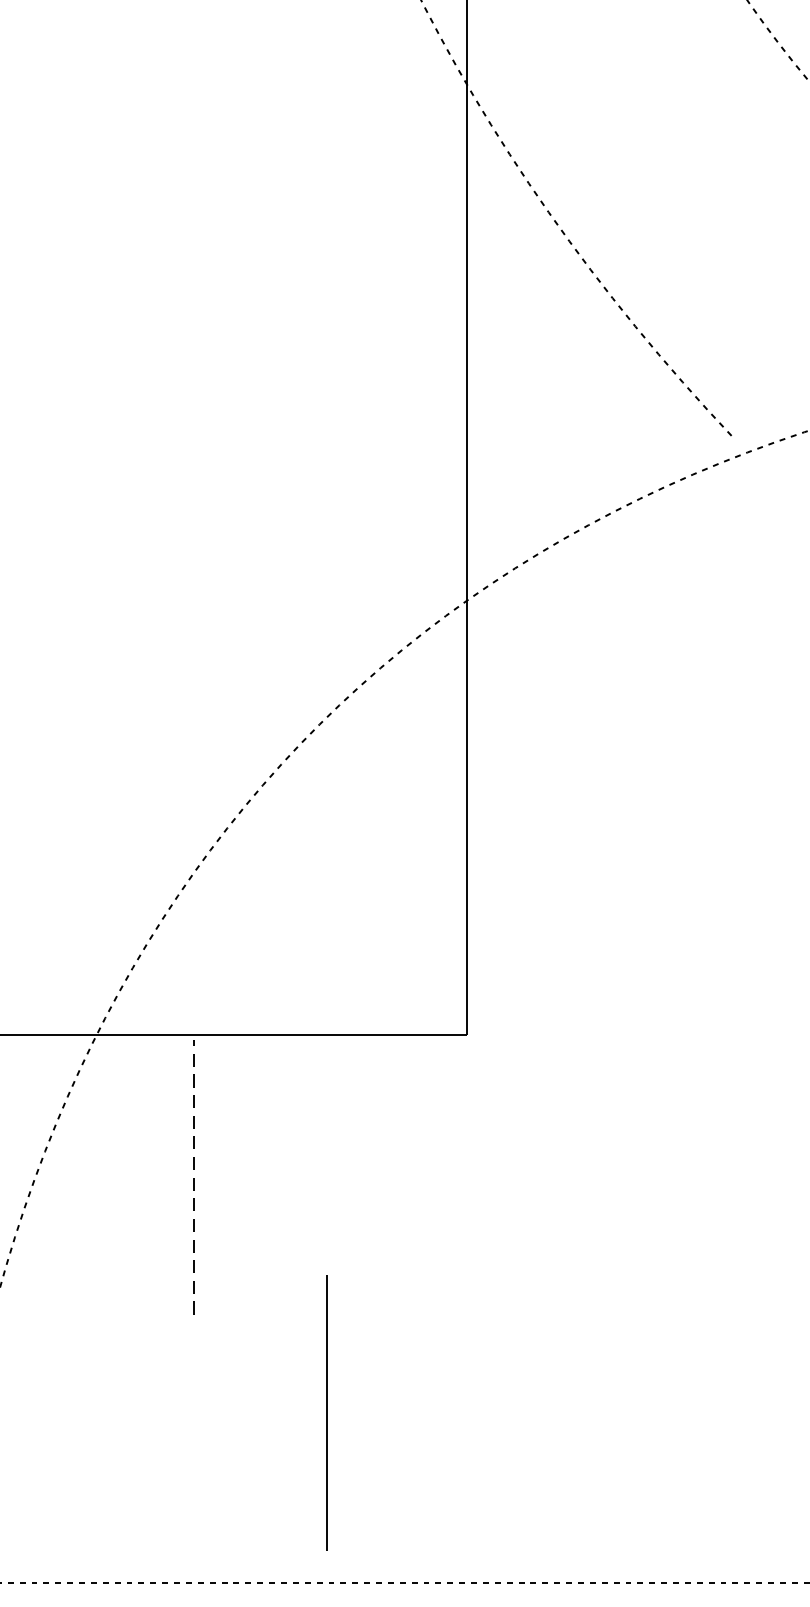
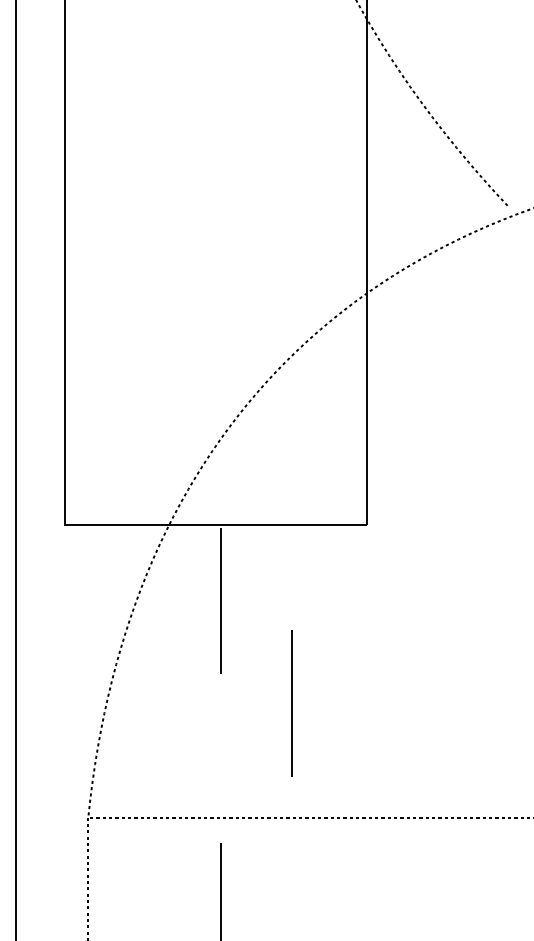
line: (193, 1176) -> (220, 600), dashed -> solid
line: (326, 1412) -> (291, 703), moved

